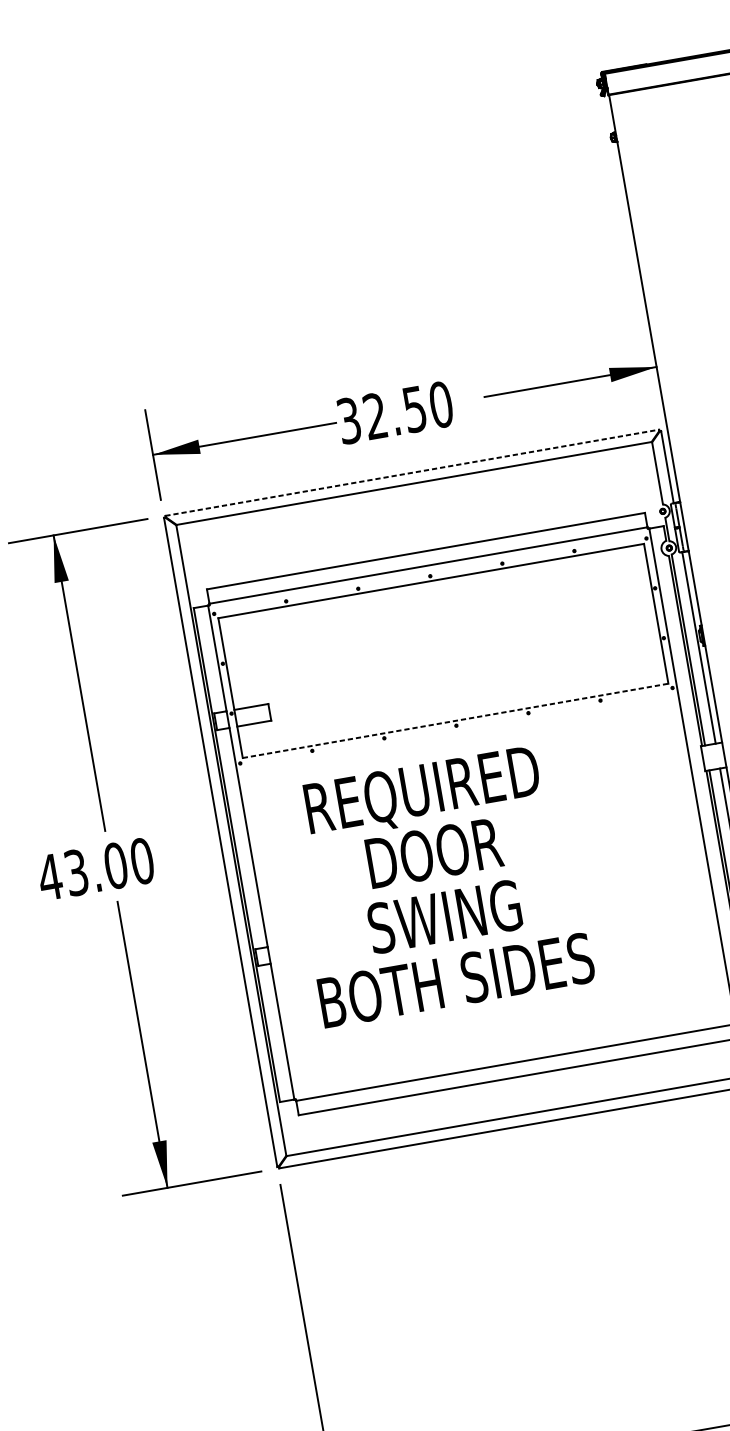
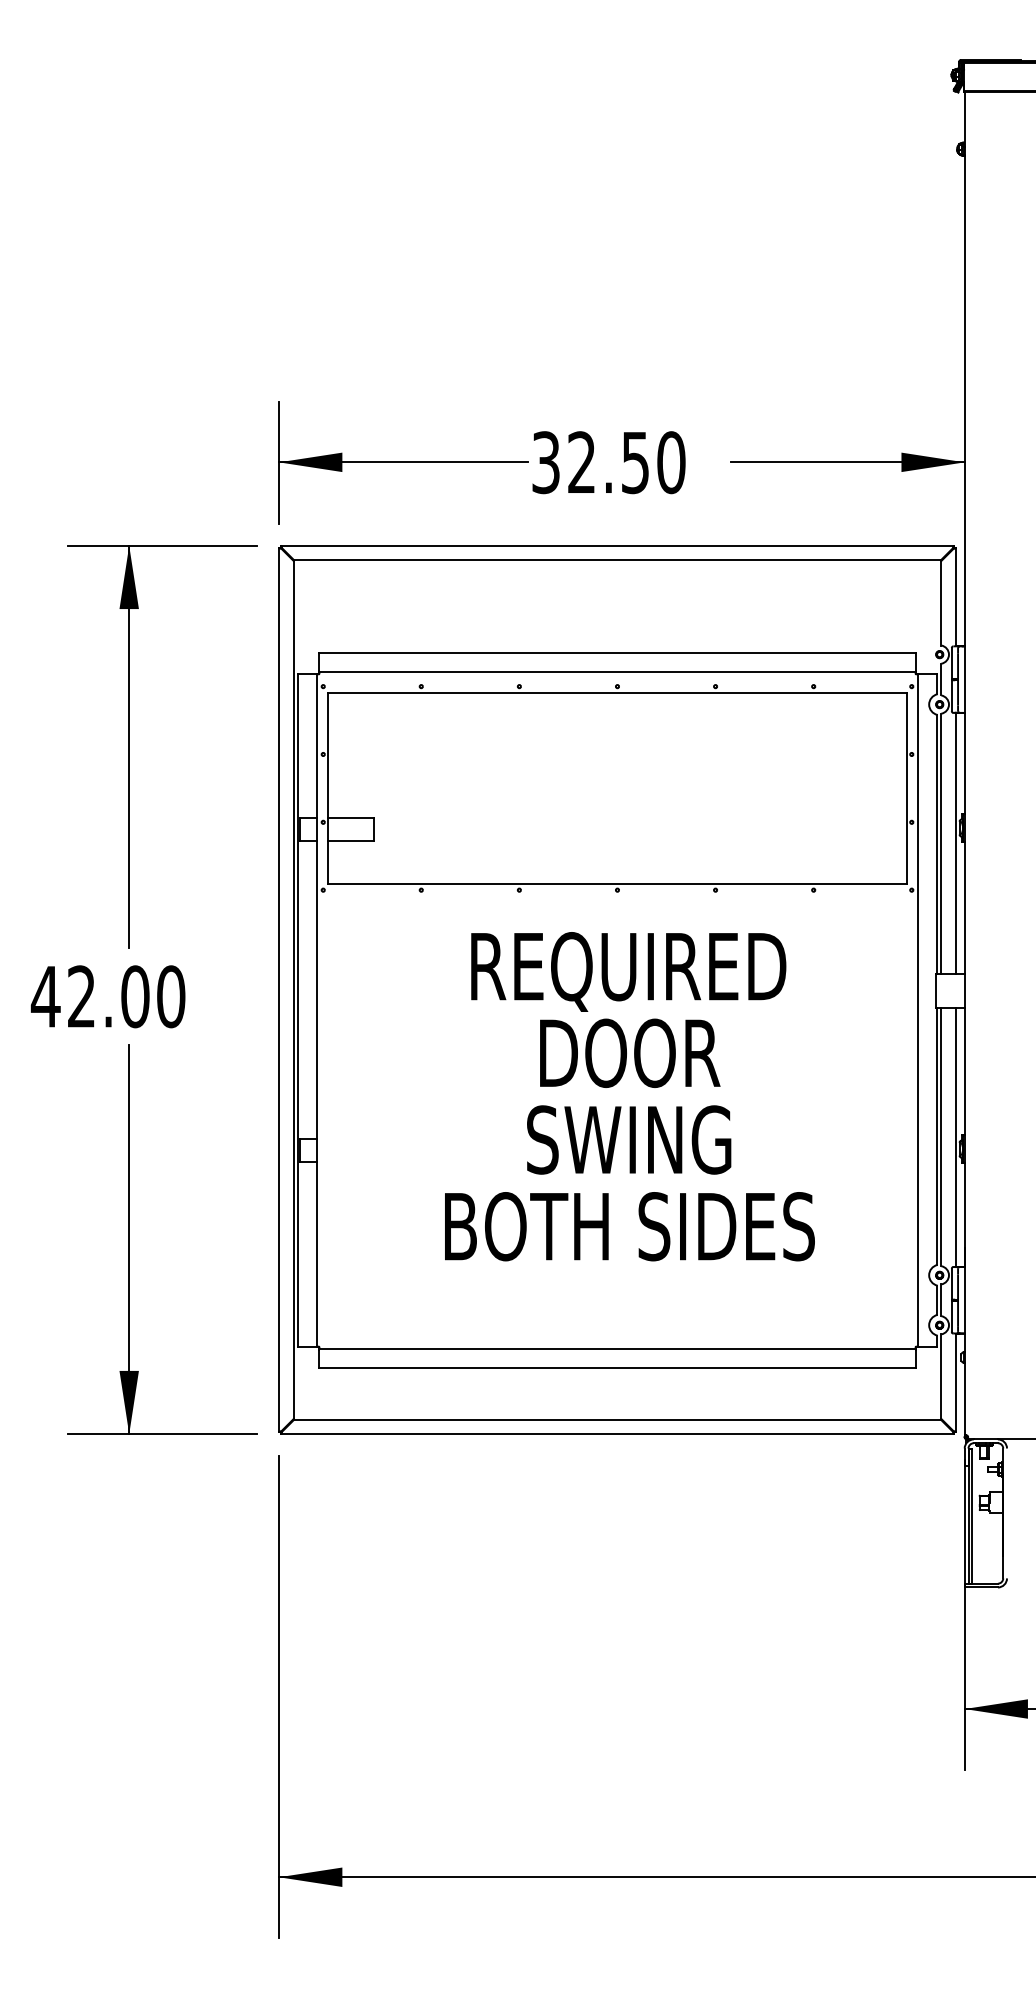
line: (412, 472) -> (618, 545), dashed -> solid
line: (455, 720) -> (617, 883), dashed -> solid
text: (76, 872) -> (81, 996), 43.00 -> 42.00
text: (439, 884) -> (629, 1096), moved

